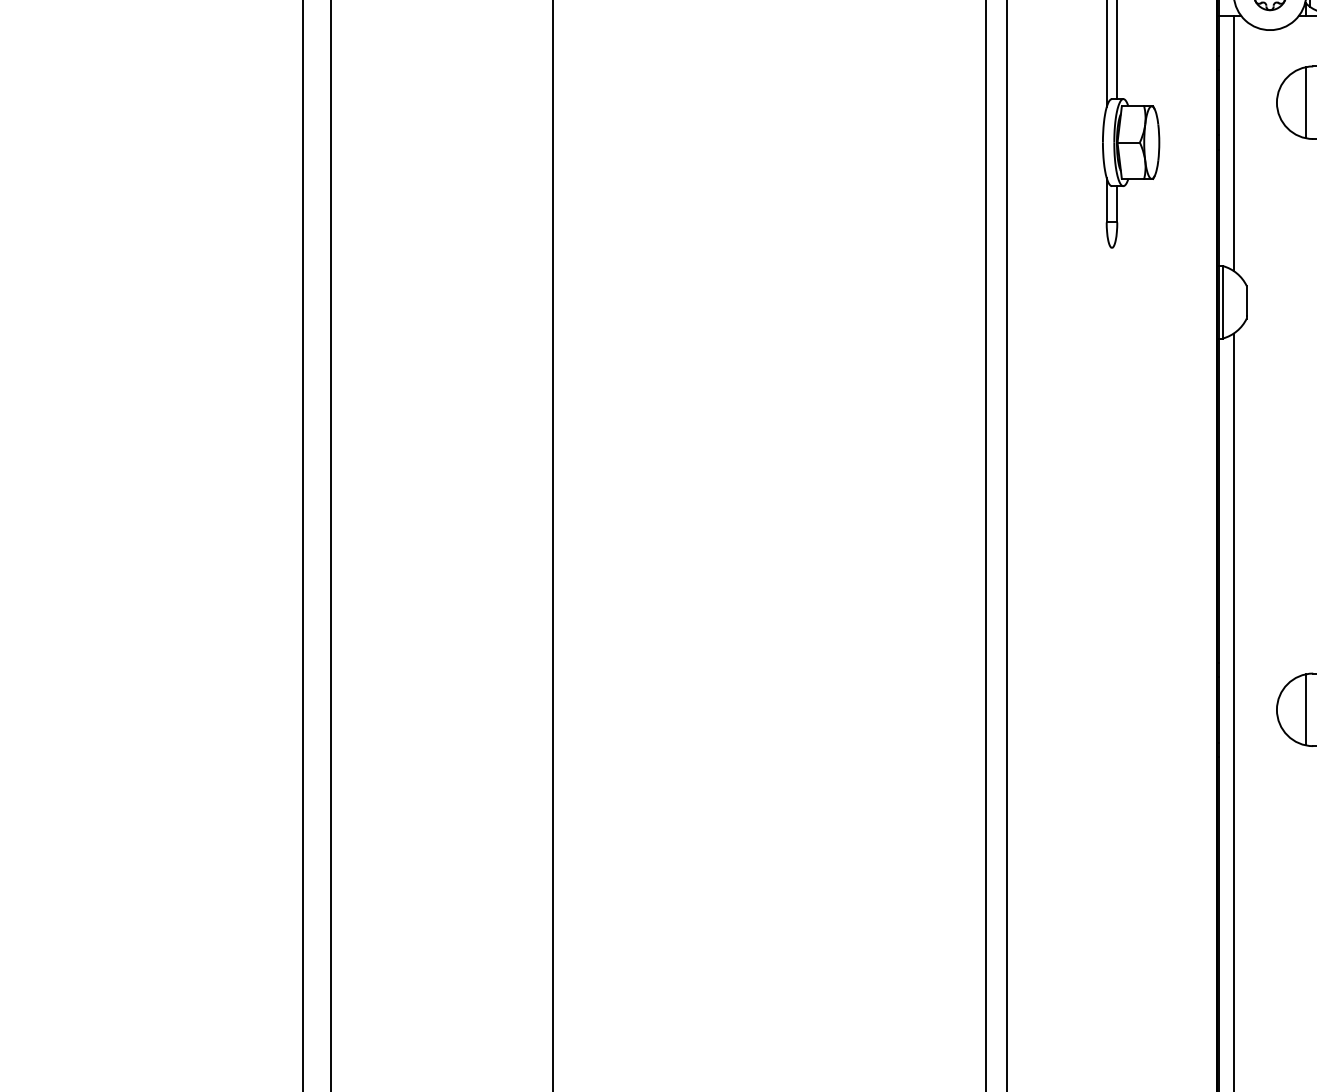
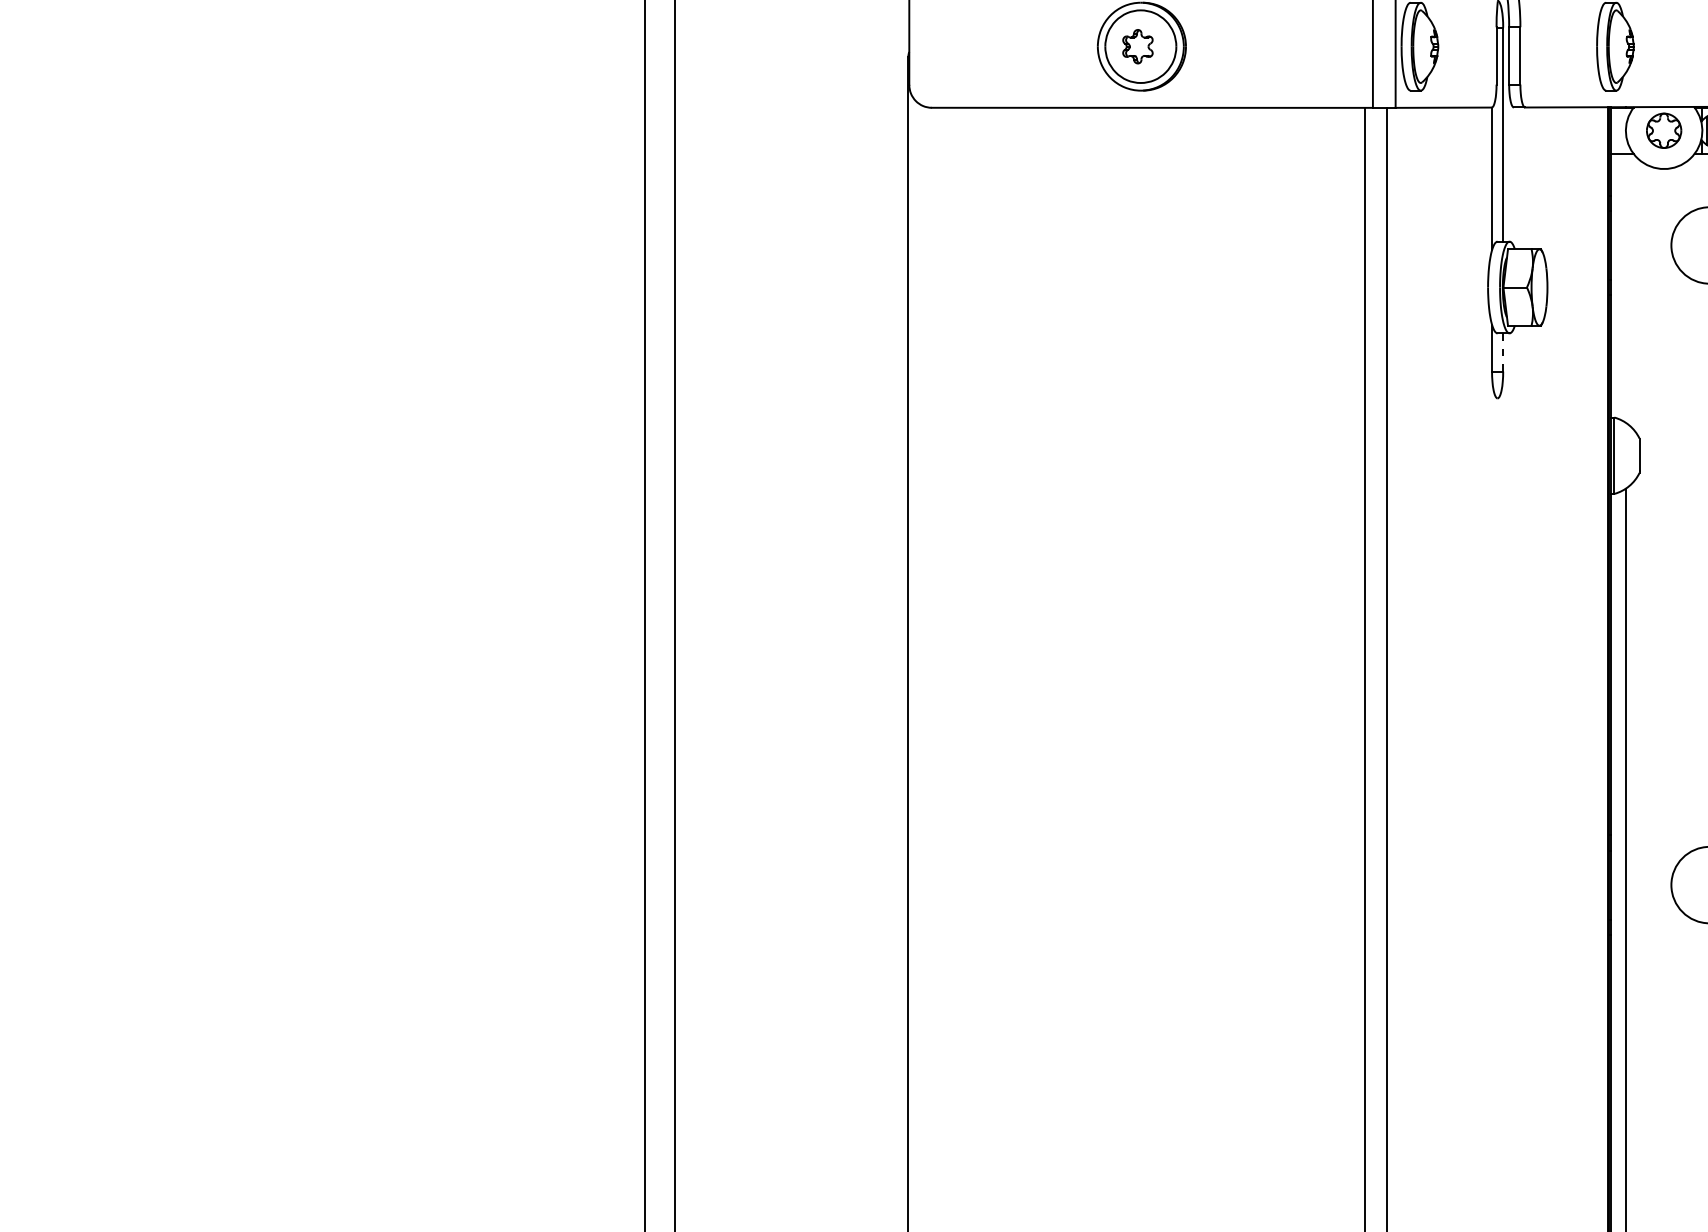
line: (1305, 102) -> (1701, 245), removed
line: (1233, 142) -> (1625, 287), removed
line: (1117, 205) -> (1503, 353), solid -> dashed
line: (1305, 709) -> (1701, 884), removed

